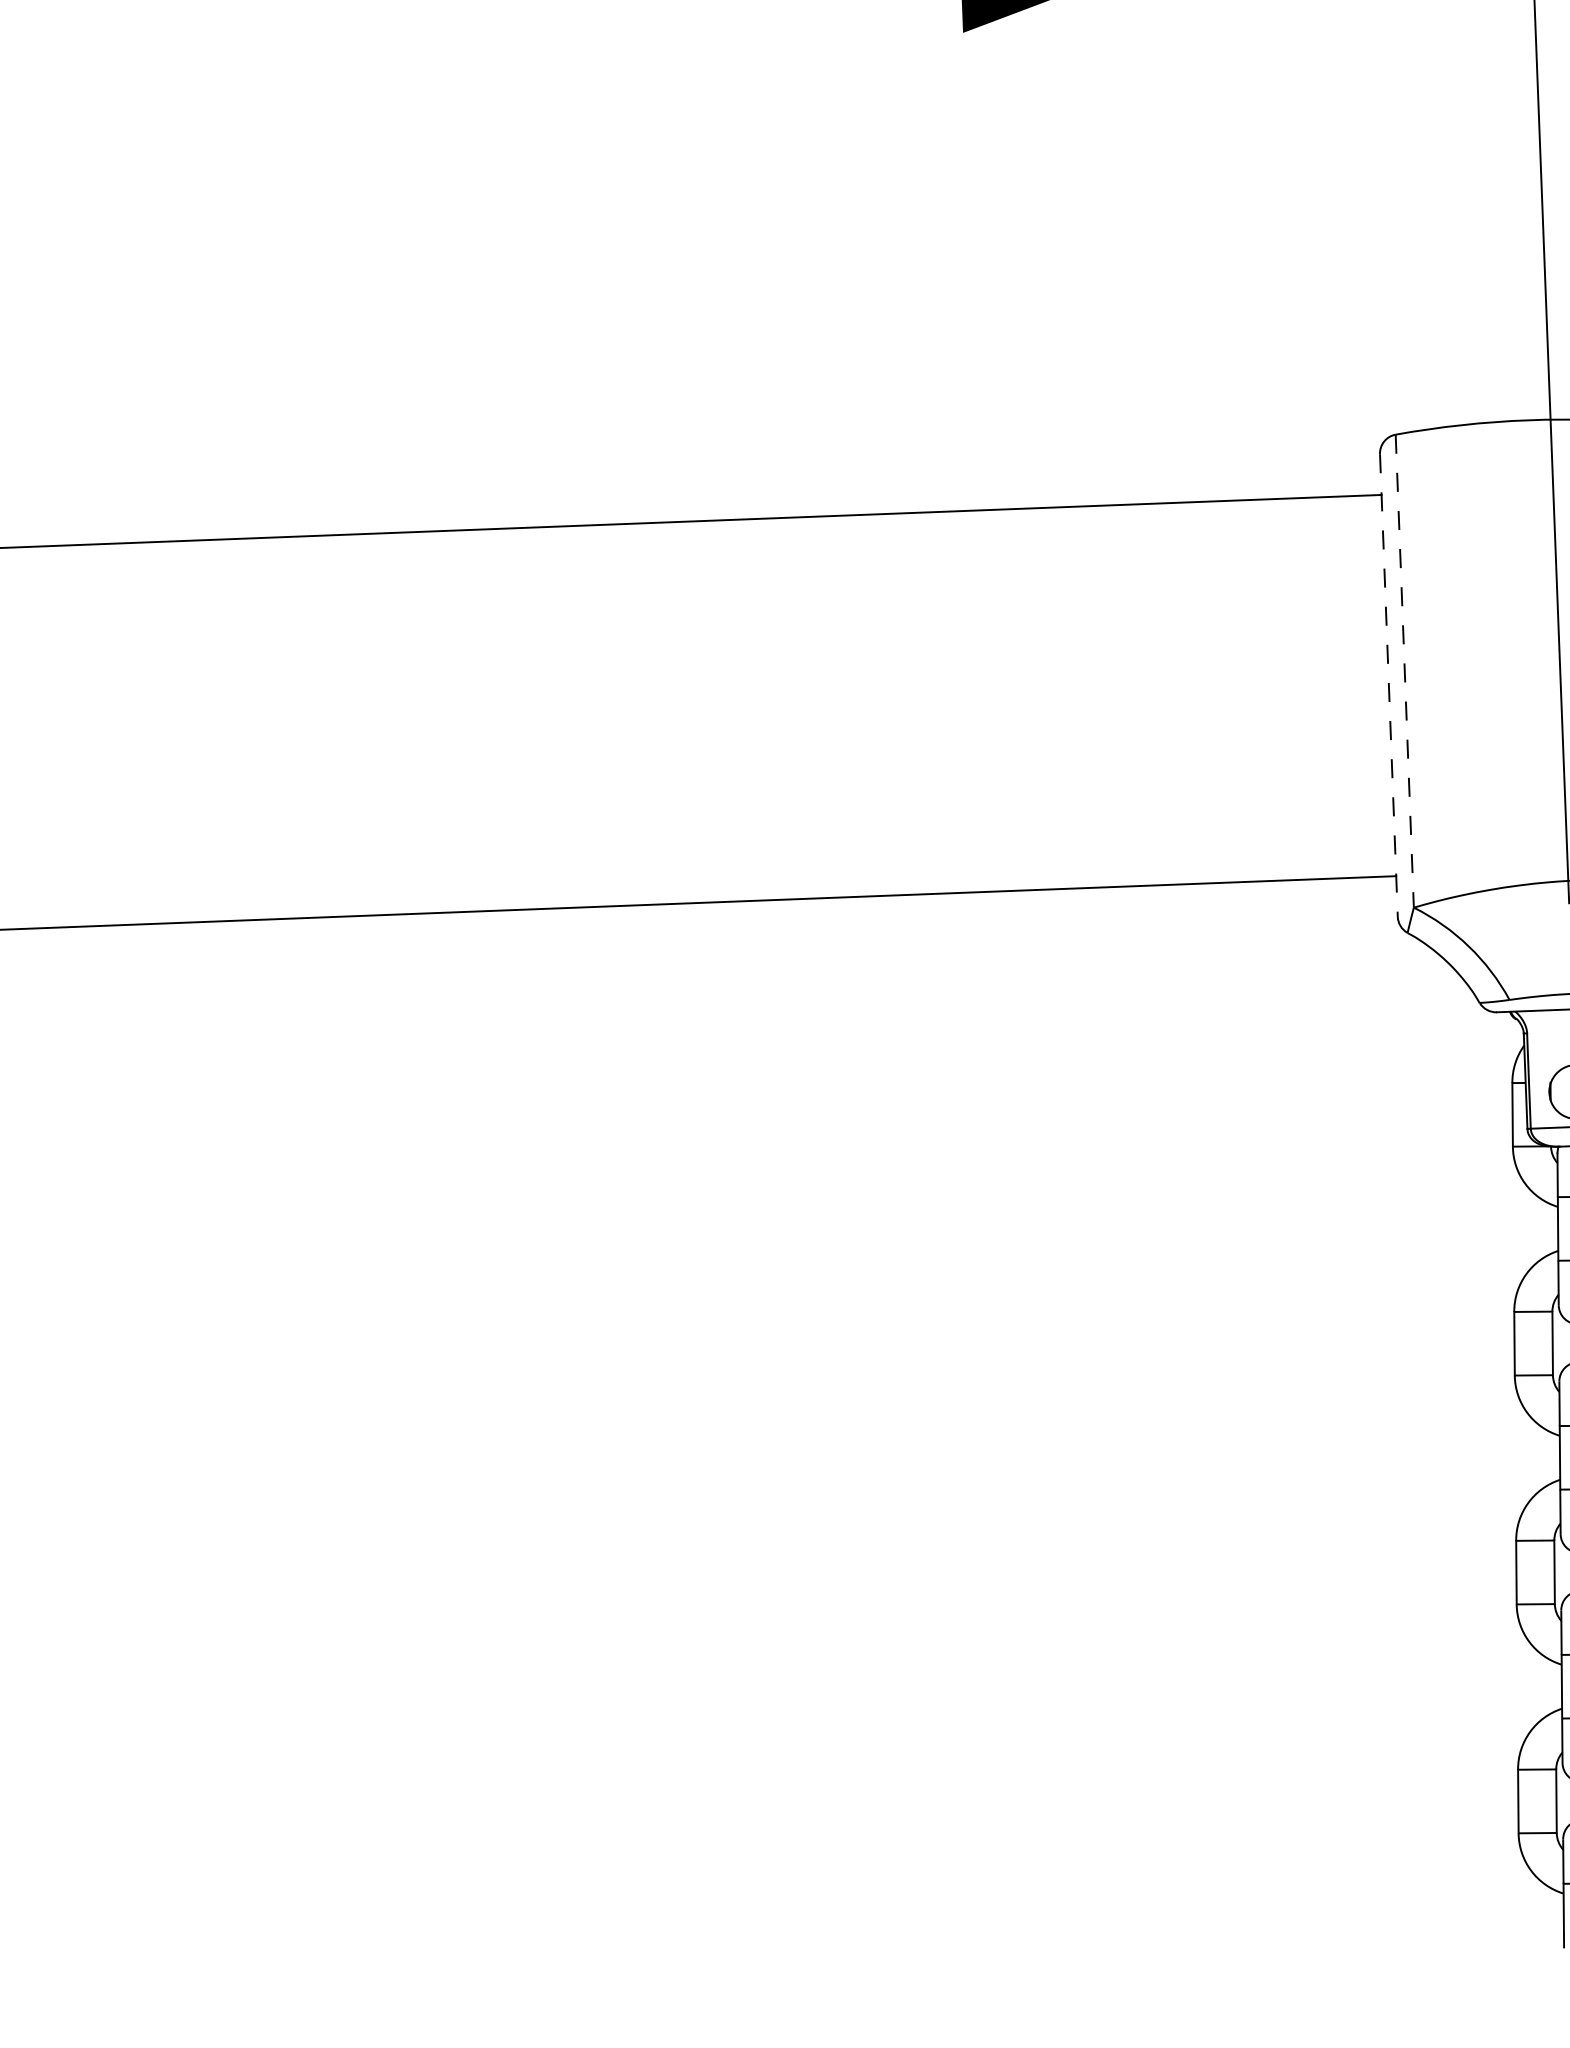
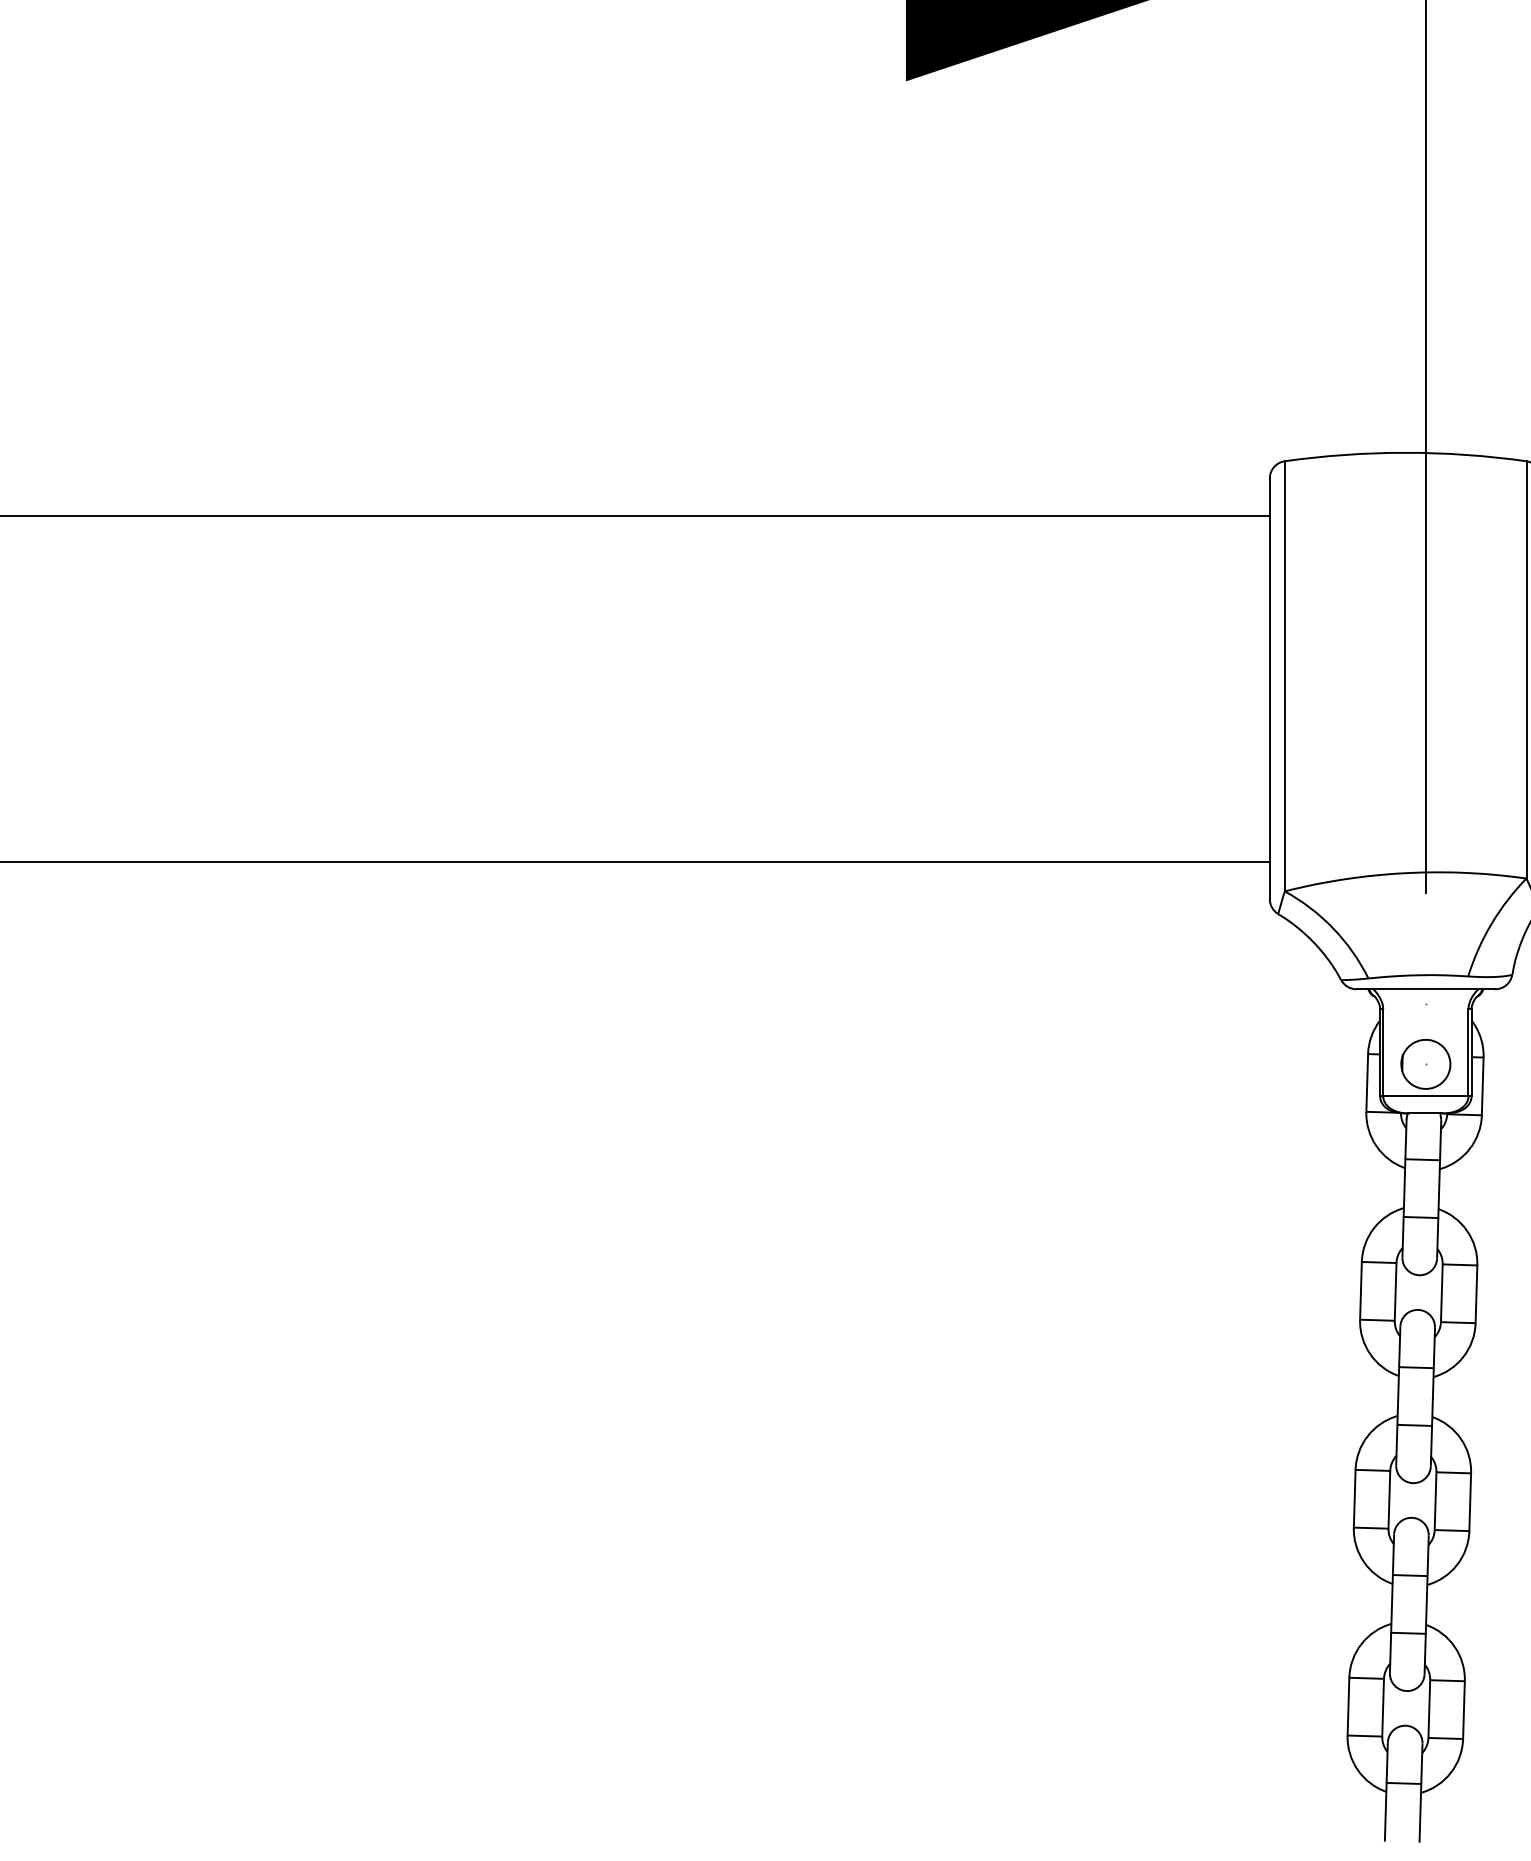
line: (1404, 671) -> (1284, 676), dashed -> solid
line: (1388, 686) -> (1269, 689), dashed -> solid

